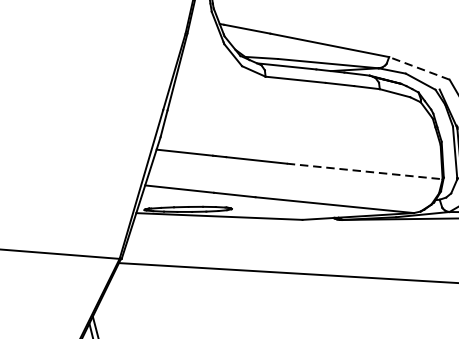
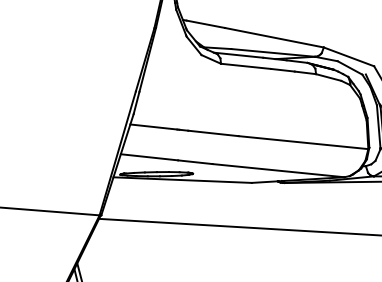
line: (420, 67) -> (349, 56), dashed -> solid
line: (365, 171) -> (304, 142), dashed -> solid

